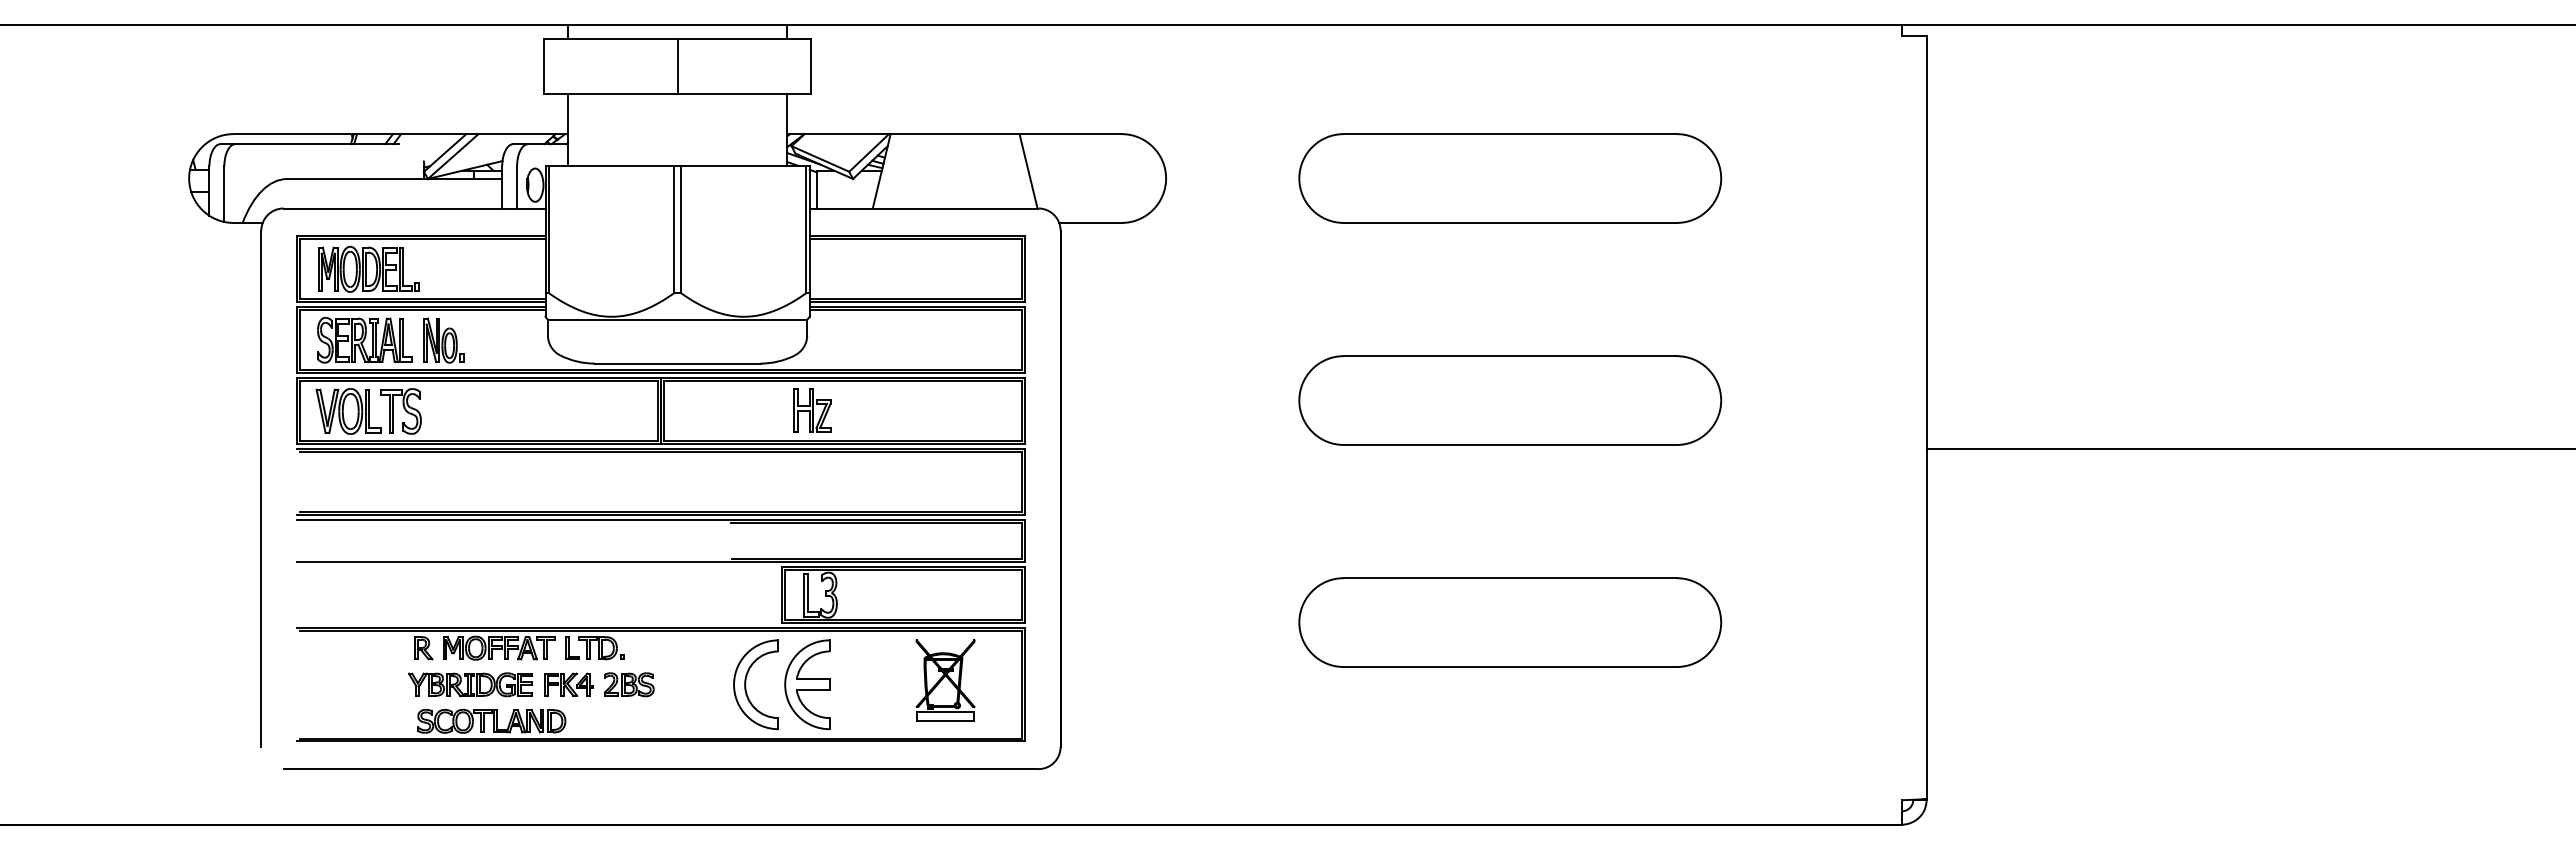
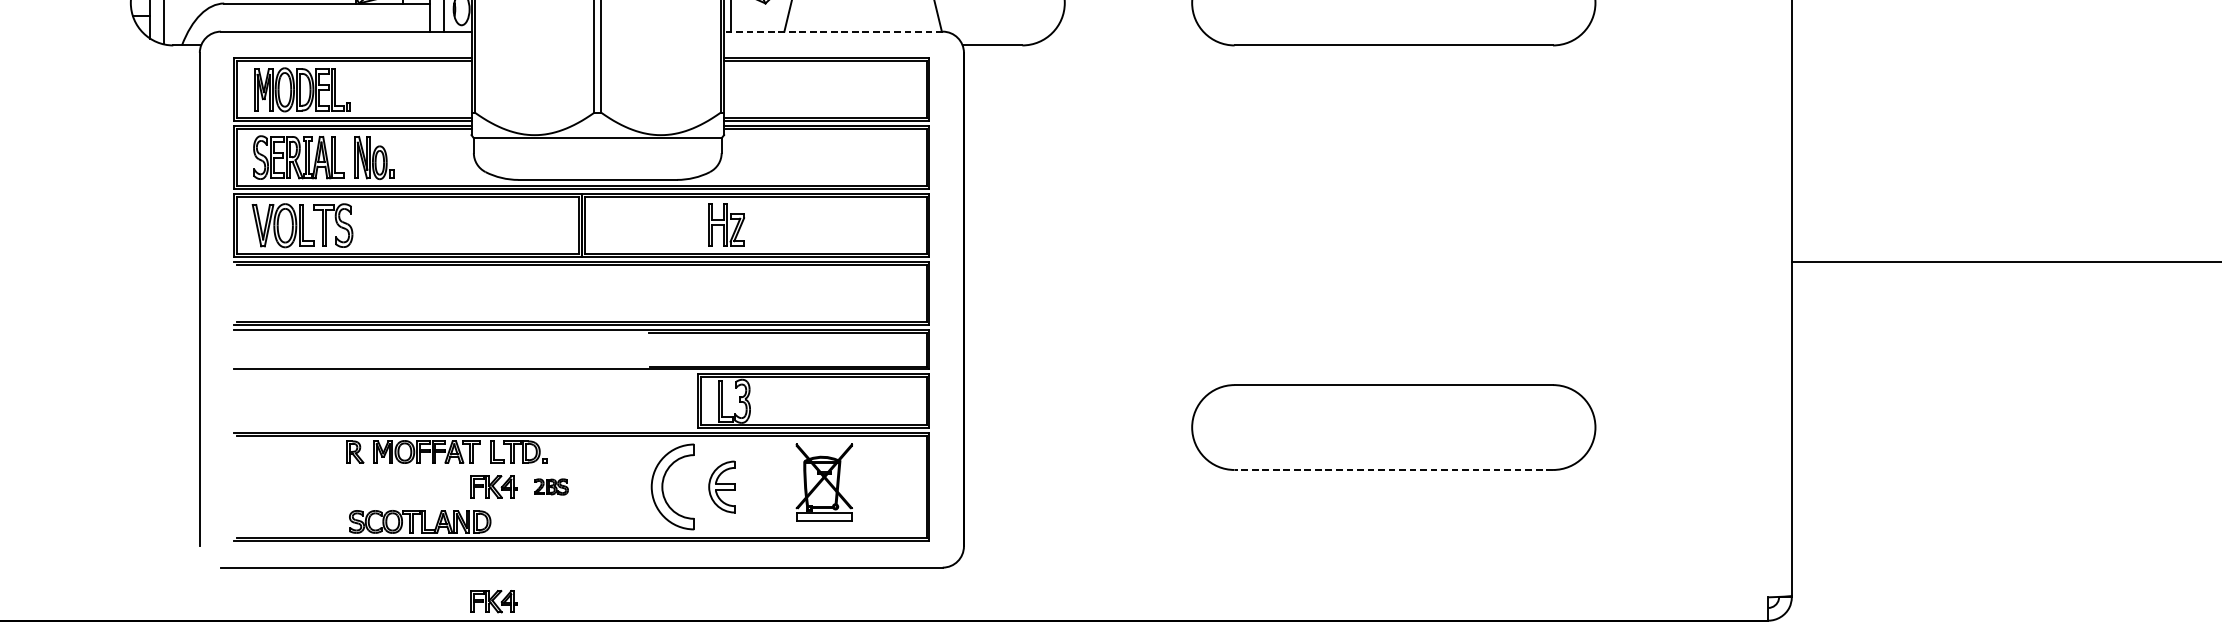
line: (923, 208) -> (832, 31), solid -> dashed
part: (1510, 400) -> (1394, 215), removed
line: (1510, 667) -> (1394, 470), solid -> dashed
part: (945, 680) -> (824, 482), moved
part: (469, 684) -> (398, 486), removed
part: (629, 684) -> (551, 486), size x0.7
part: (807, 684) -> (721, 486), size x0.6
part: (568, 804) -> (493, 601), added

